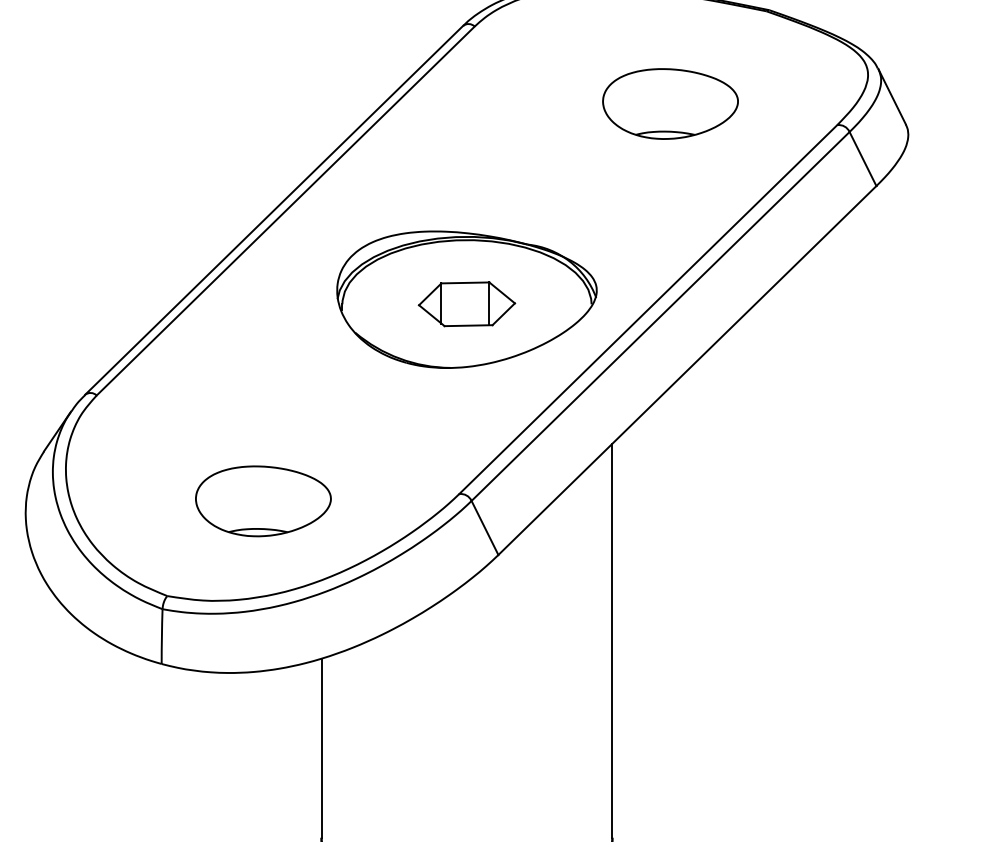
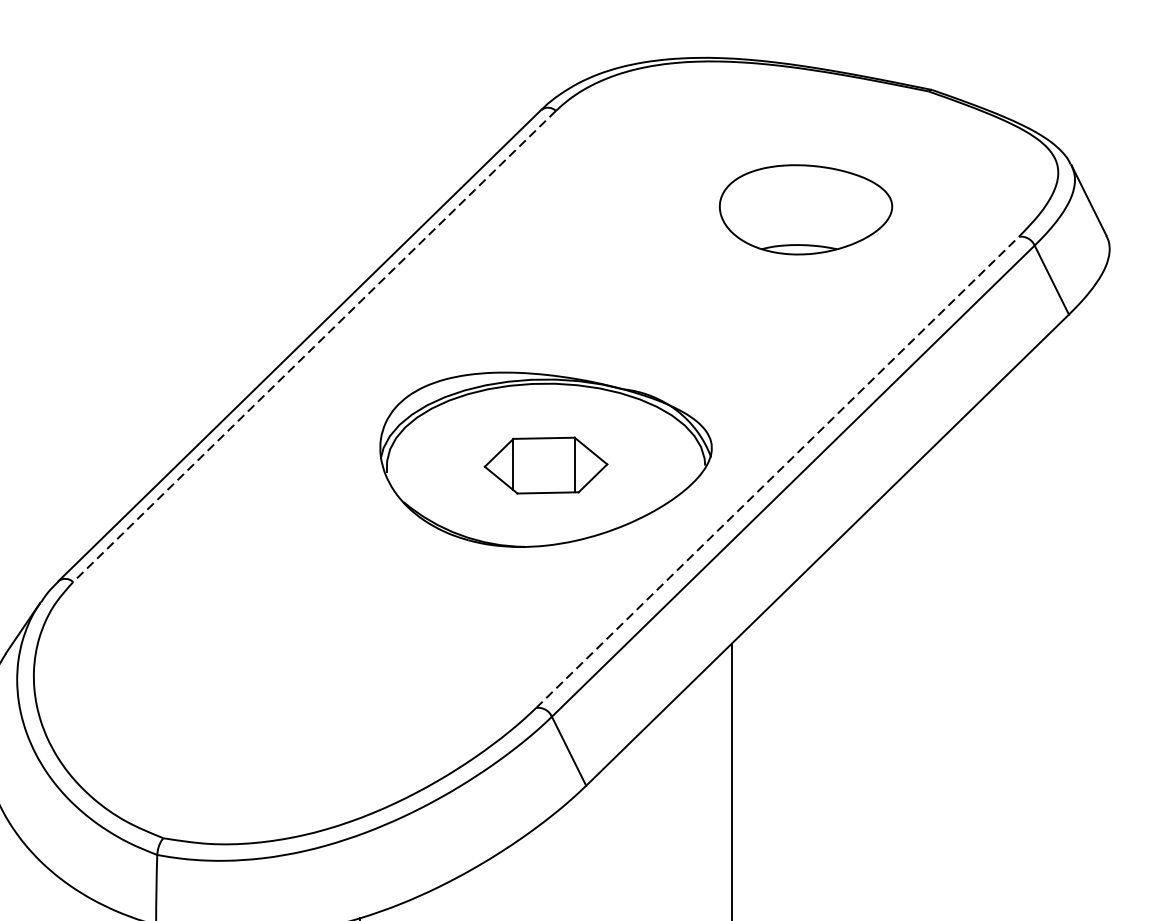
line: (285, 211) -> (314, 347), solid -> dashed
line: (648, 309) -> (777, 472), solid -> dashed
part: (263, 501) -> (286, 717), removed

